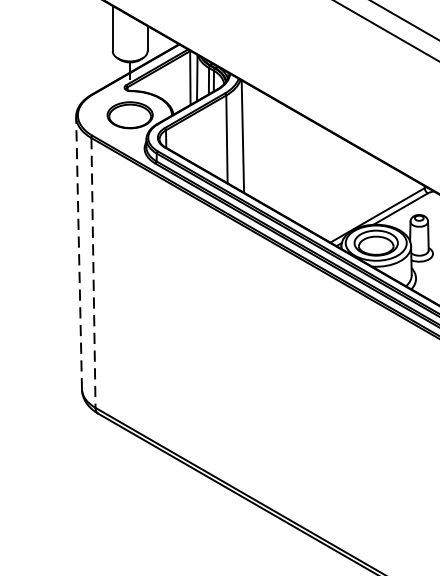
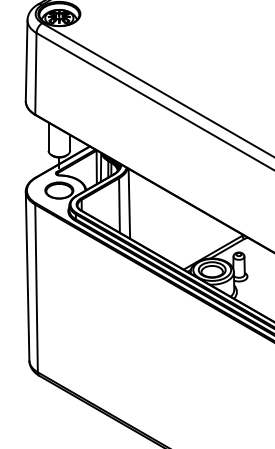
line: (78, 253) -> (27, 276), dashed -> solid
line: (93, 272) -> (36, 288), dashed -> solid

